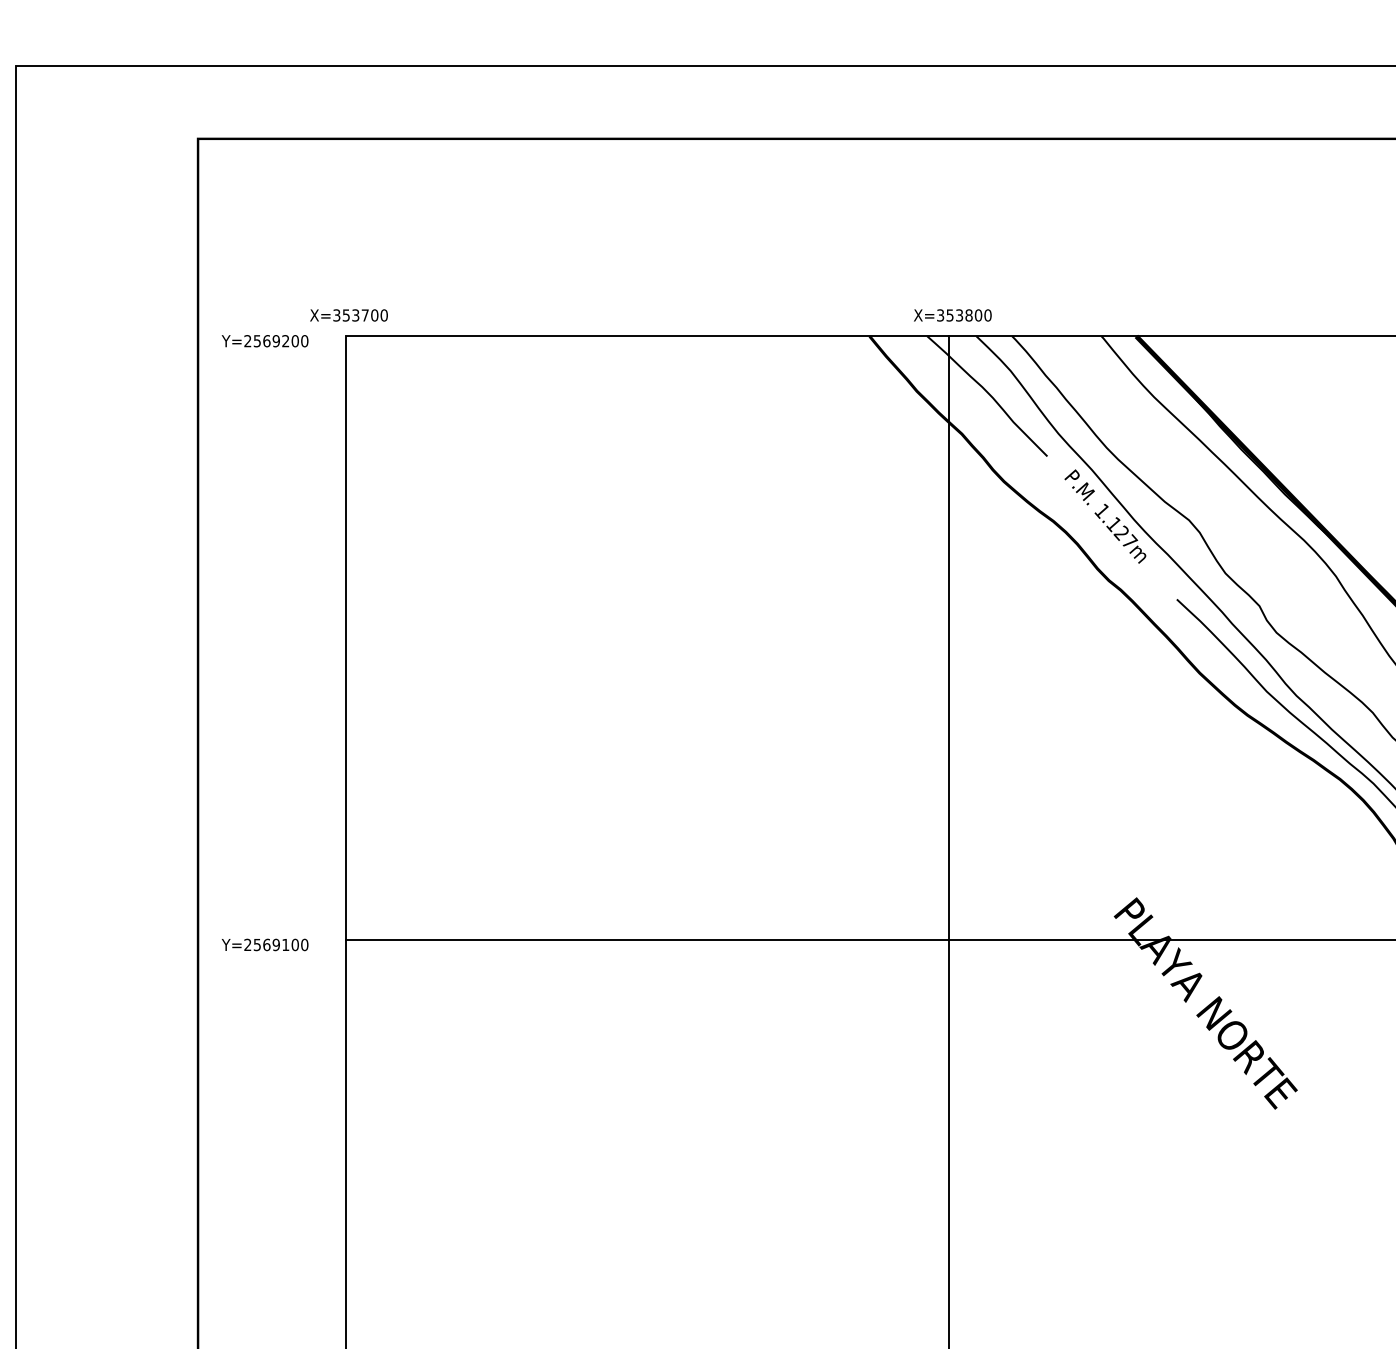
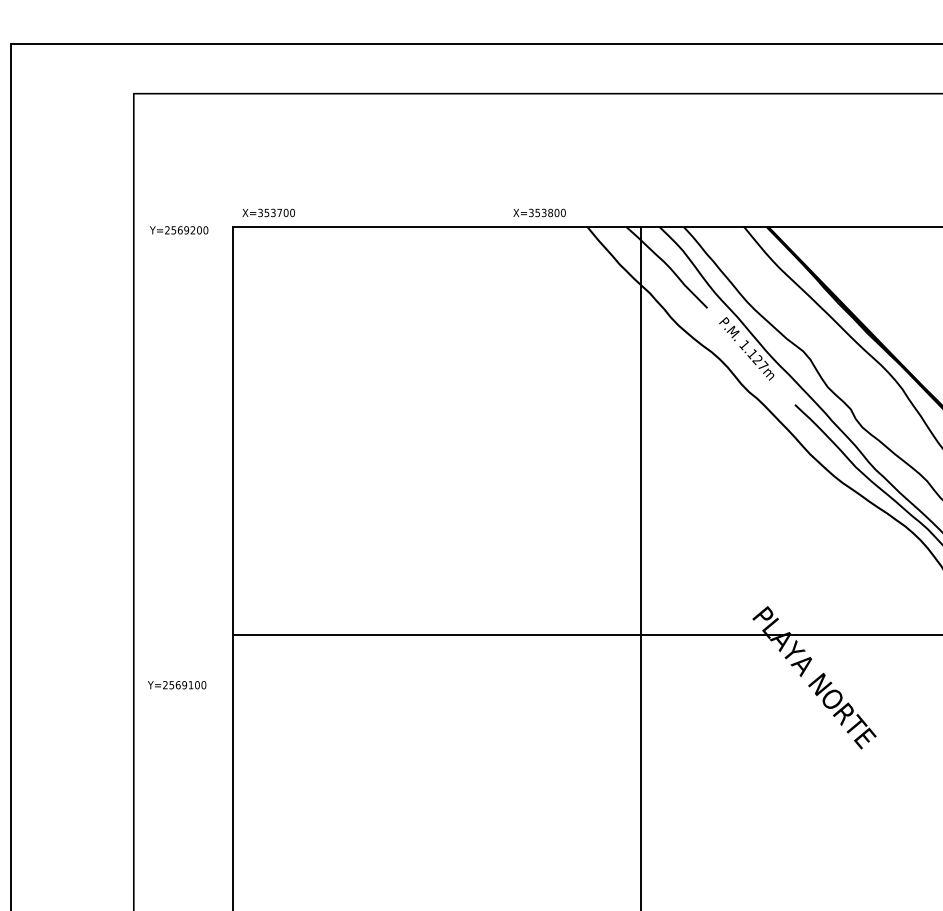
text: (348, 314) -> (268, 212), moved
text: (952, 314) -> (539, 212), moved
text: (265, 945) -> (177, 685), moved

